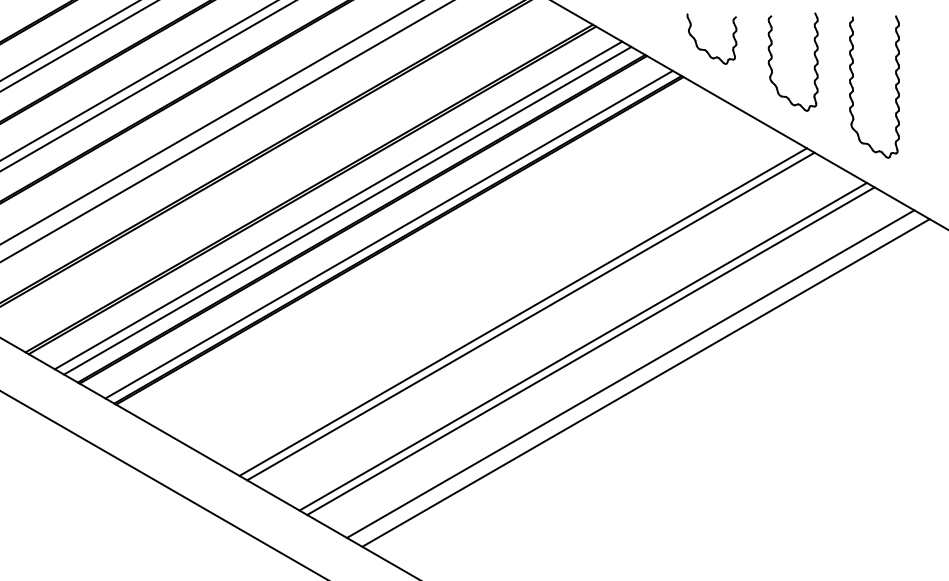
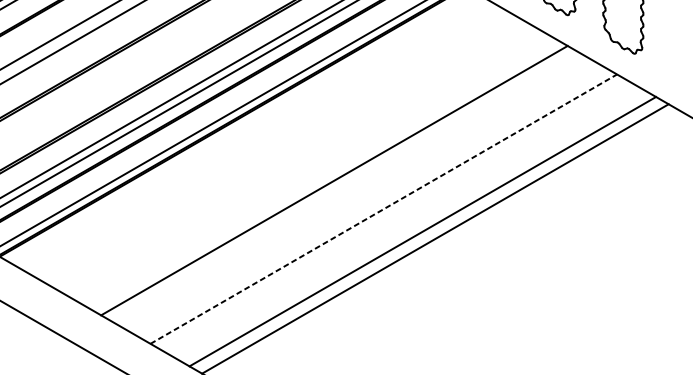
line: (530, 316) -> (340, 184), removed
line: (583, 346) -> (383, 208), solid -> dashed
line: (590, 350) -> (389, 212), removed

